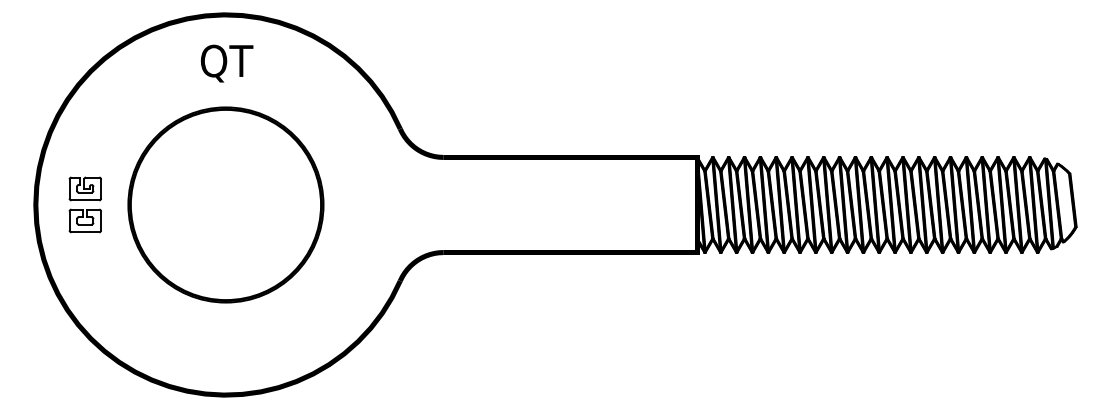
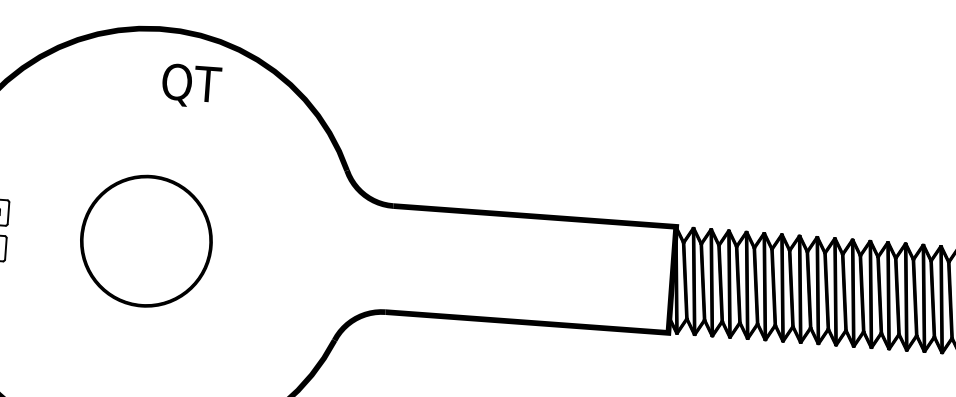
text: (226, 63) -> (190, 85), moved
part: (225, 204) -> (145, 240), size x0.6

